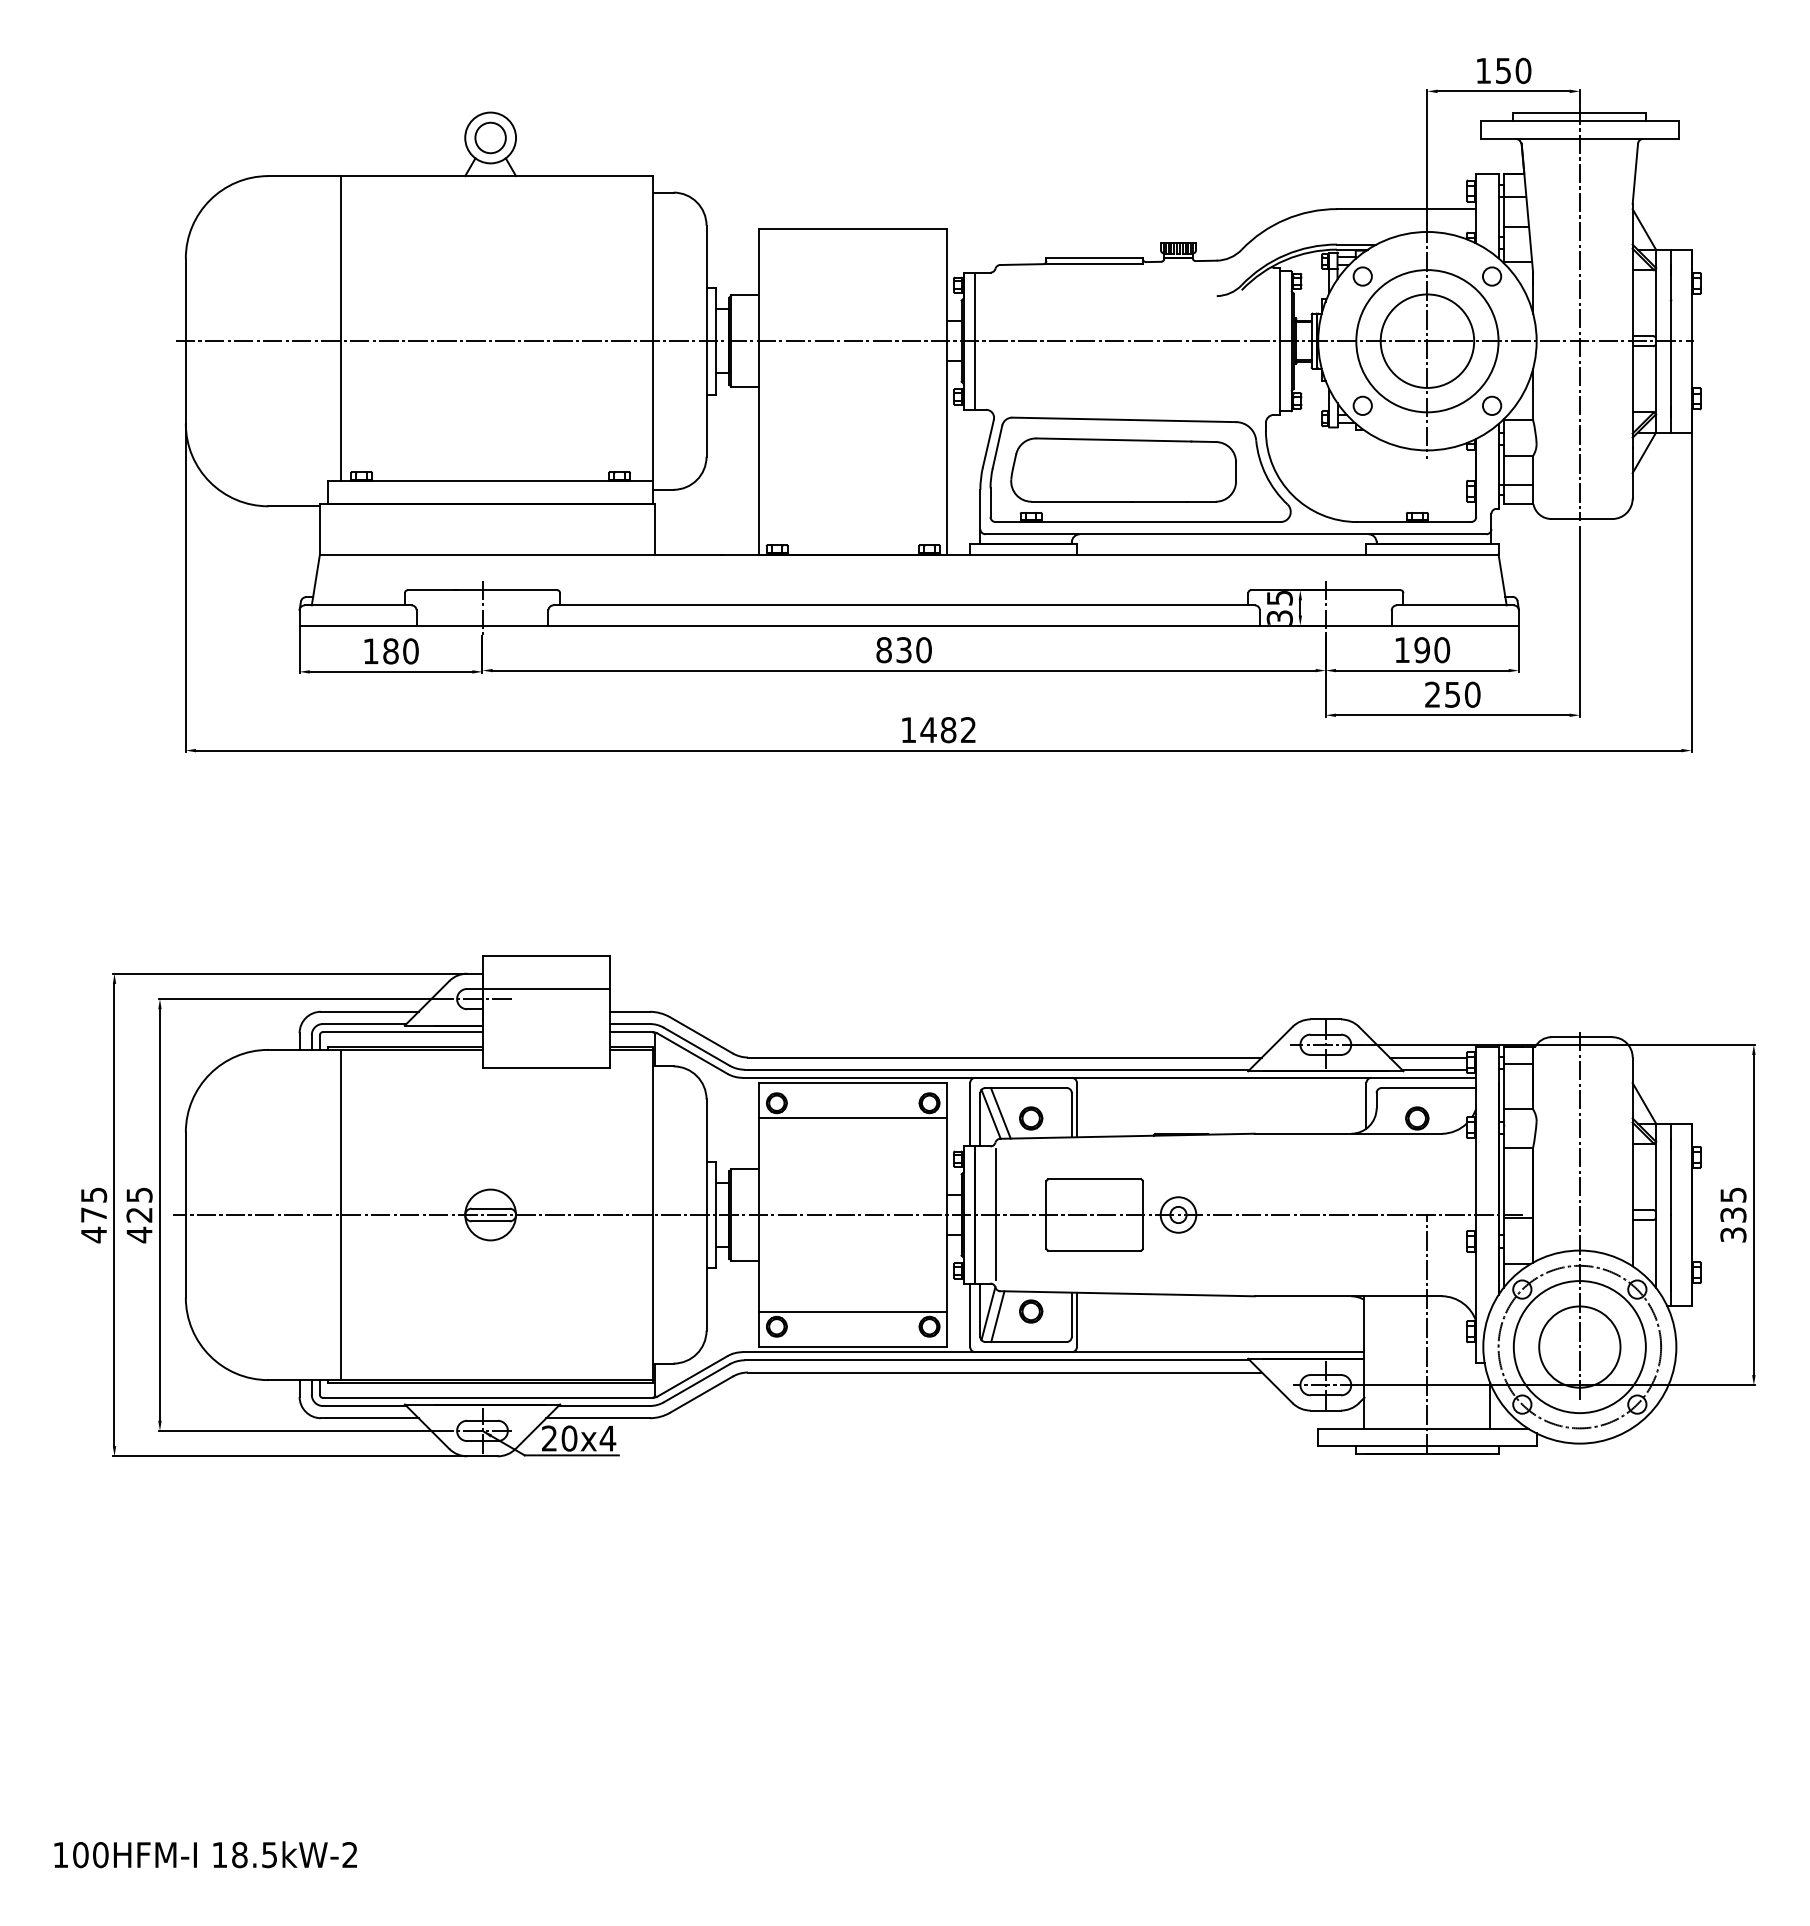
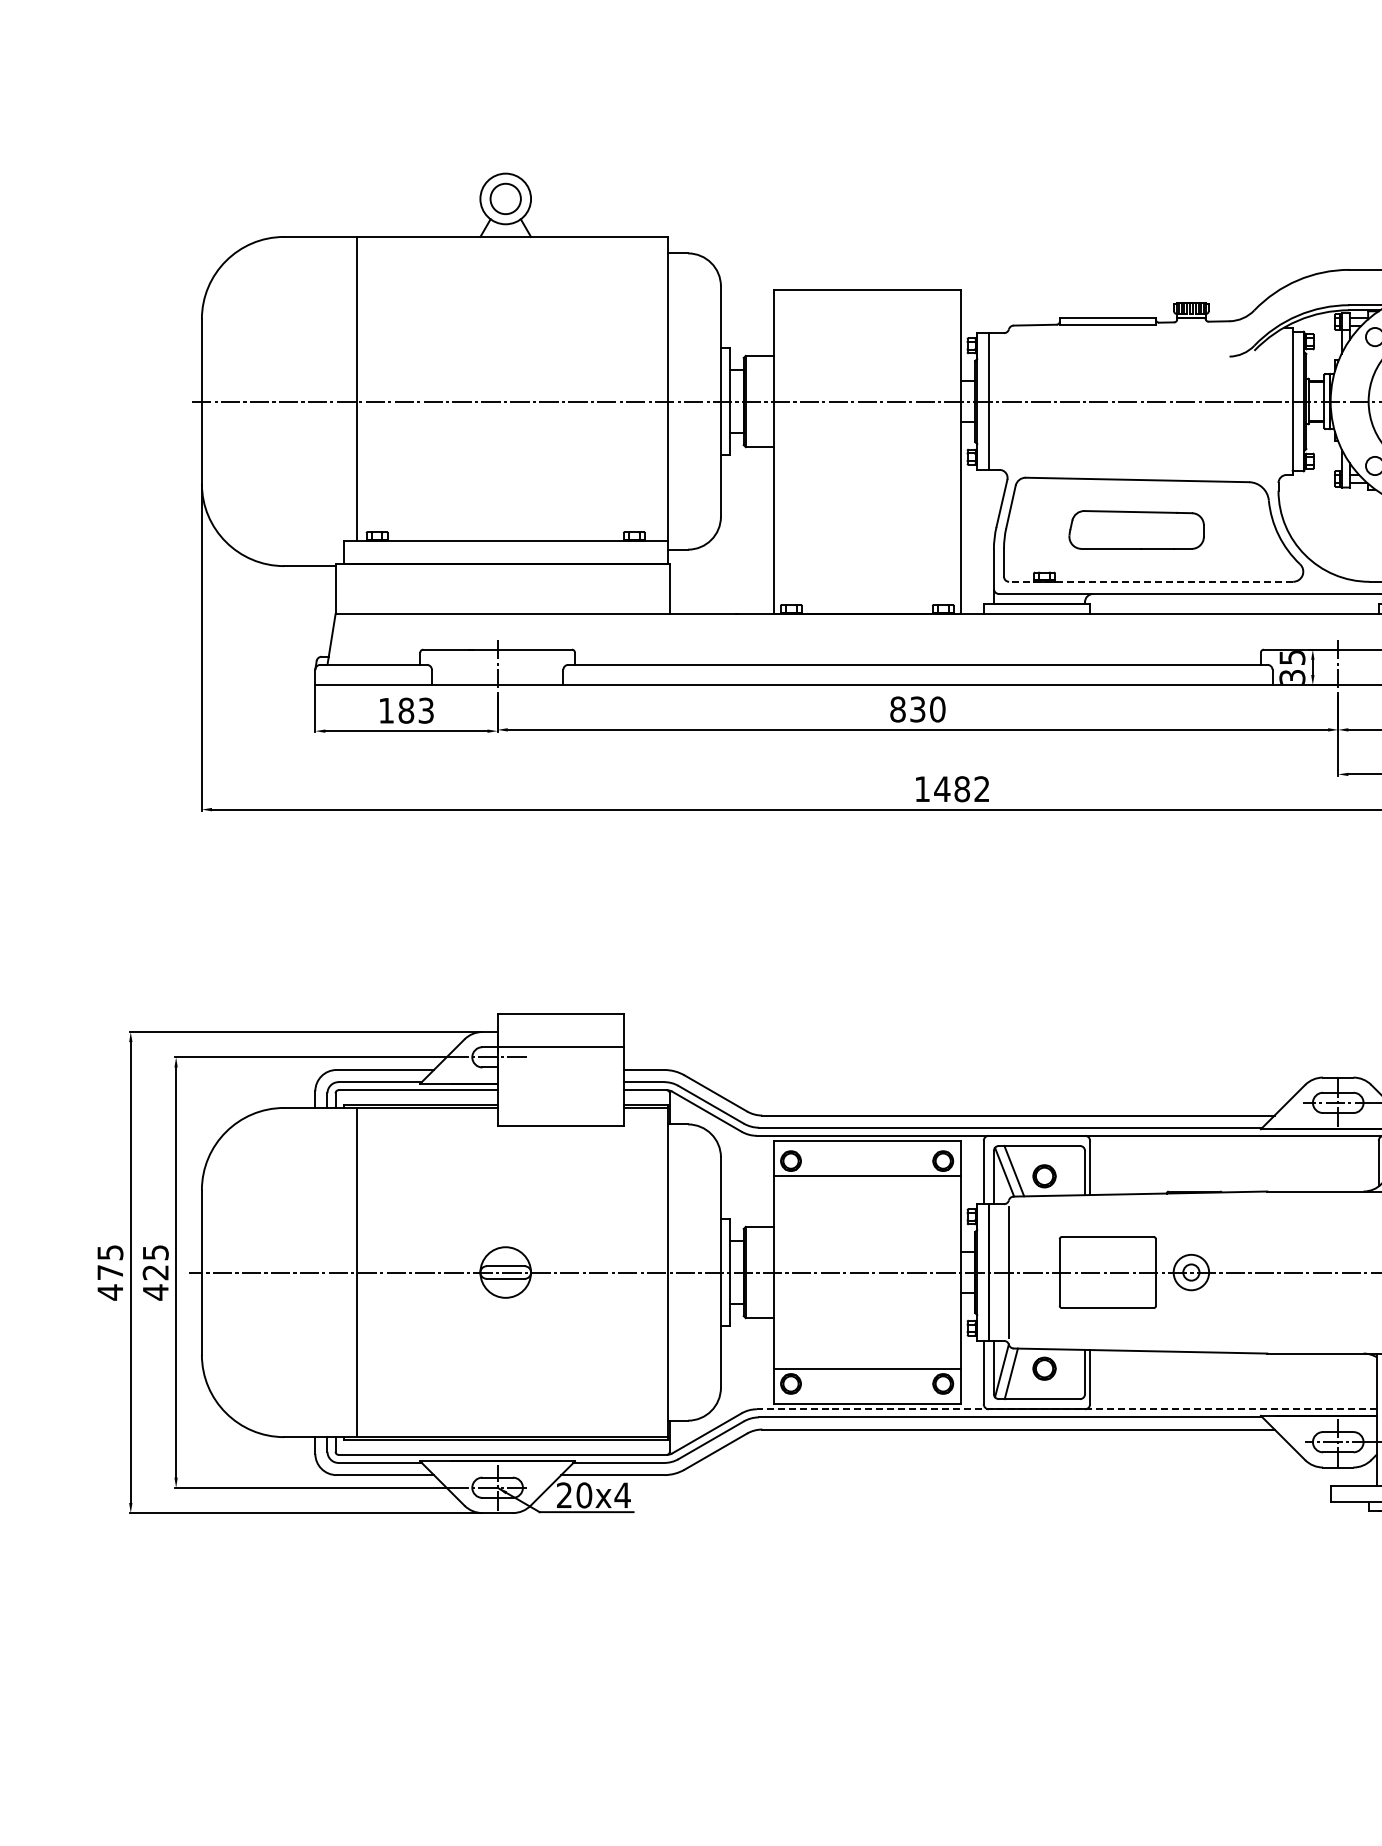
part: (1123, 469) -> (1136, 529), size x0.6
line: (1138, 522) -> (1151, 582), solid -> dashed
text: (410, 651) -> (425, 710), 180 -> 183
line: (1053, 1352) -> (1066, 1409), solid -> dashed

